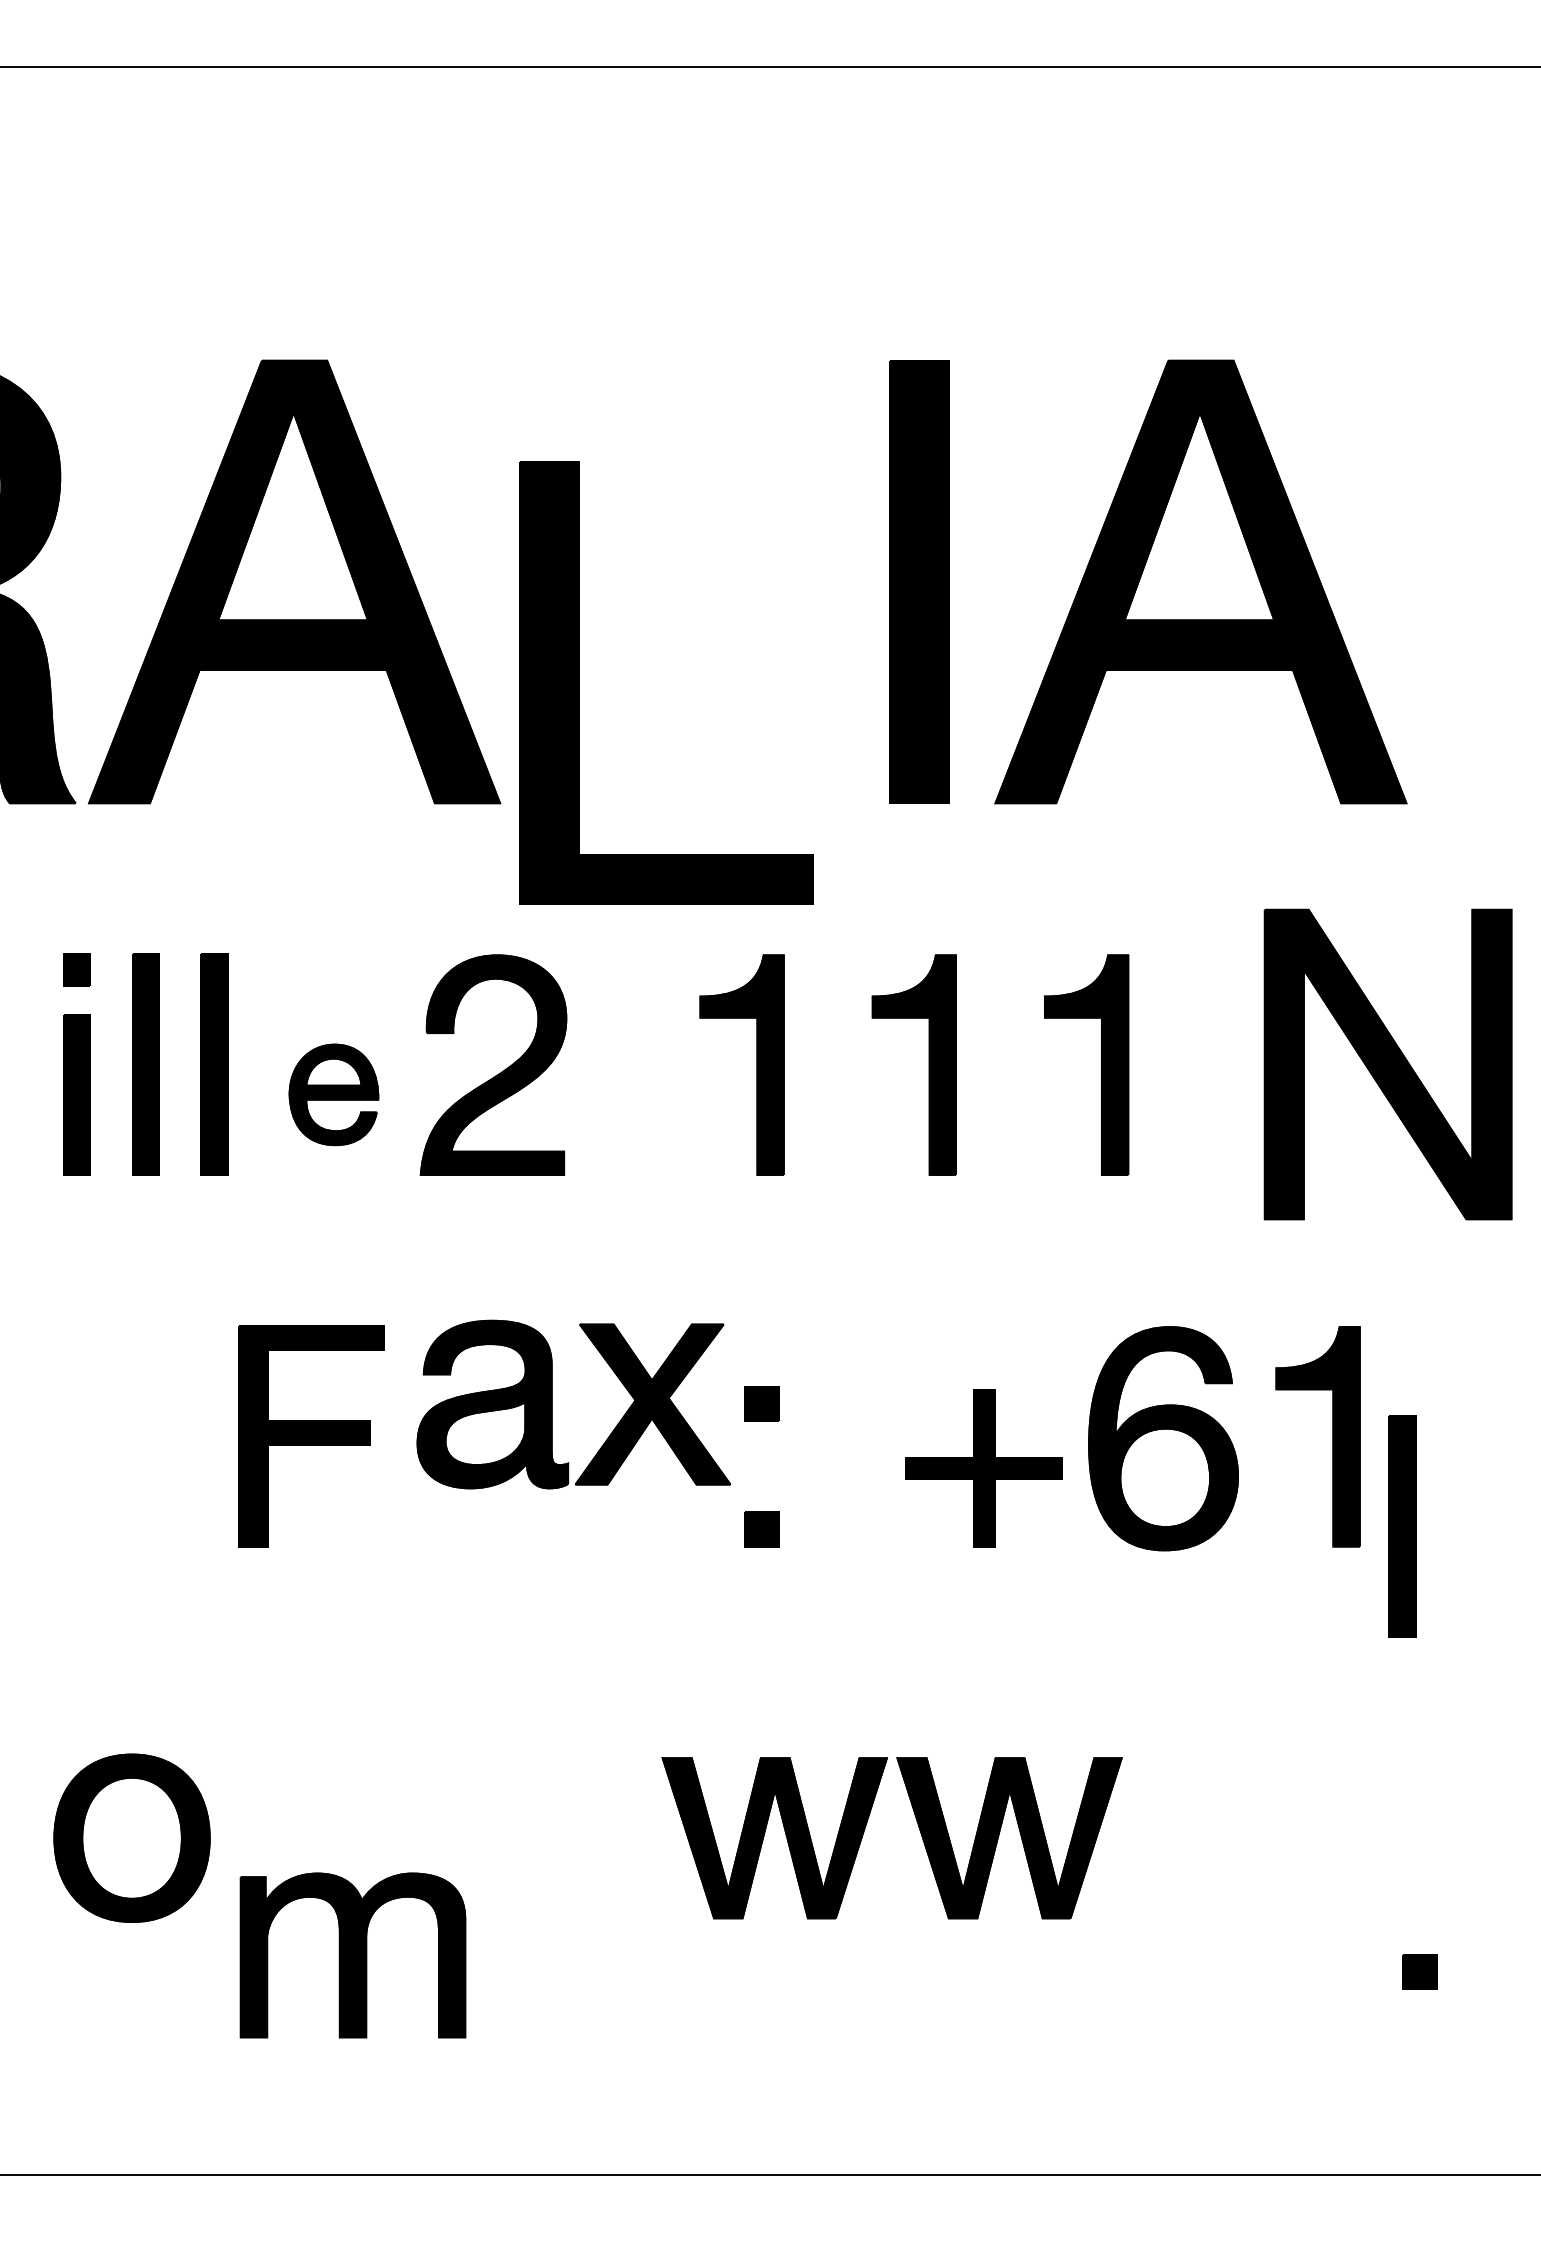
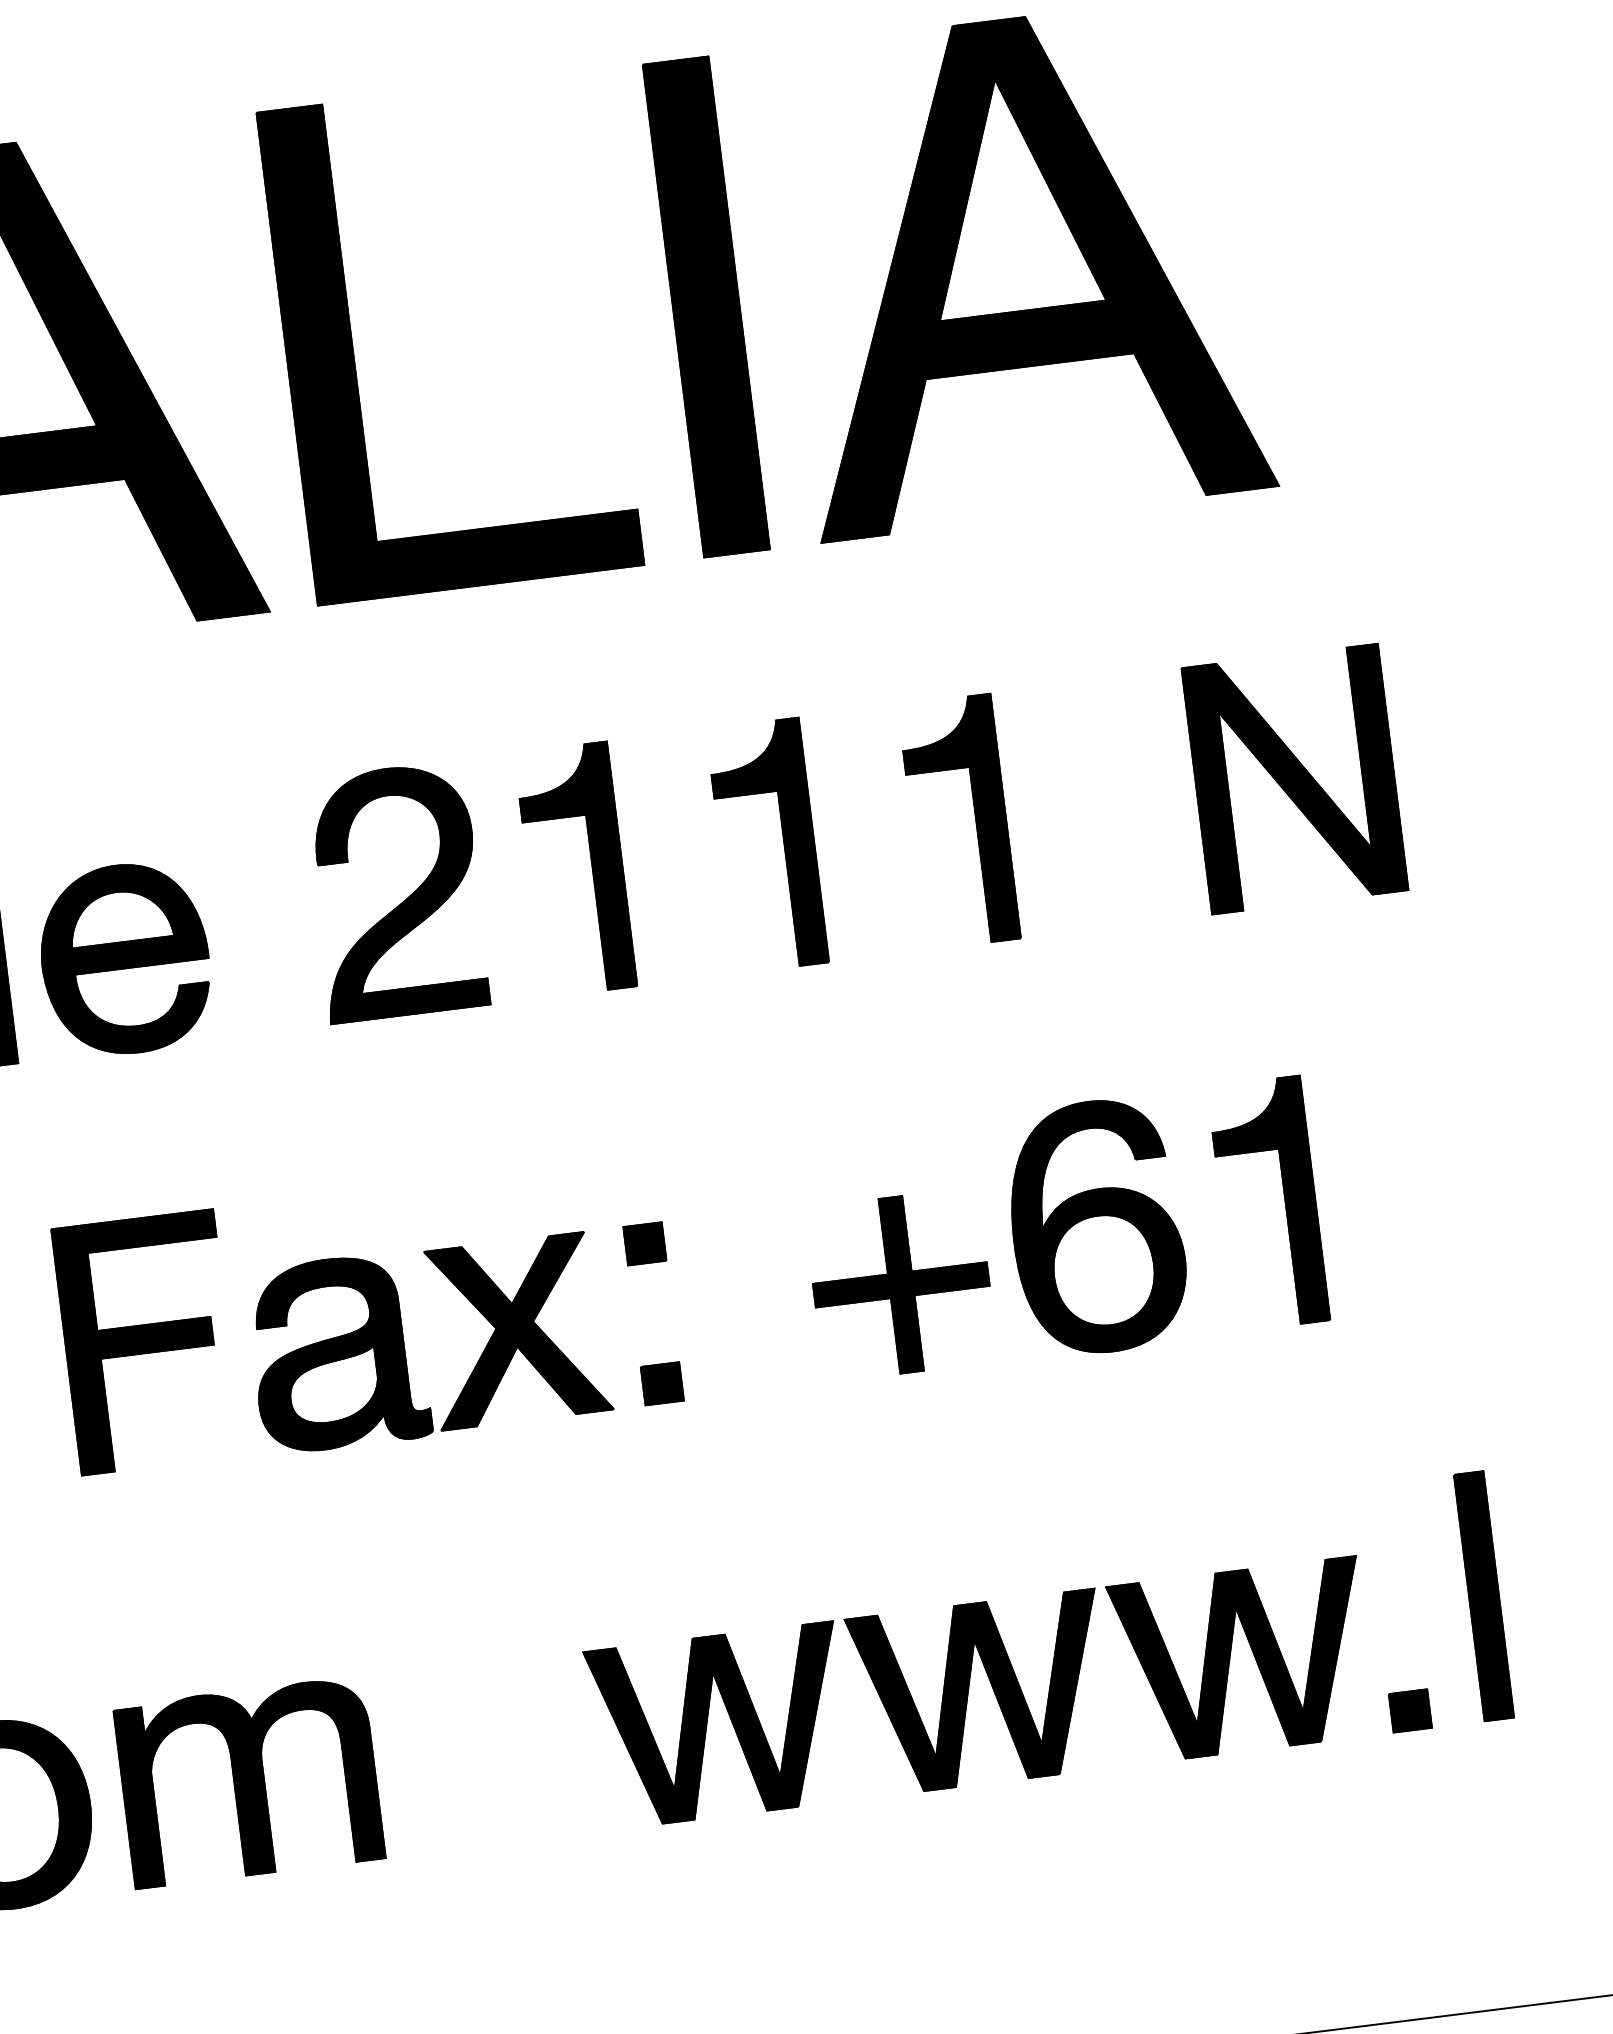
part: (579, 682) -> (353, 350), moved
part: (1388, 1063) -> (1295, 778), size x0.71
part: (498, 1073) -> (403, 900), moved
part: (333, 1094) -> (124, 958), size x1.67
part: (552, 1404) -> (404, 1344), moved
part: (1402, 1526) -> (1484, 1595), moved
part: (1234, 1835) -> (1230, 1659), added
part: (352, 1955) -> (248, 1782), moved
part: (1419, 1971) -> (1410, 1710), moved

